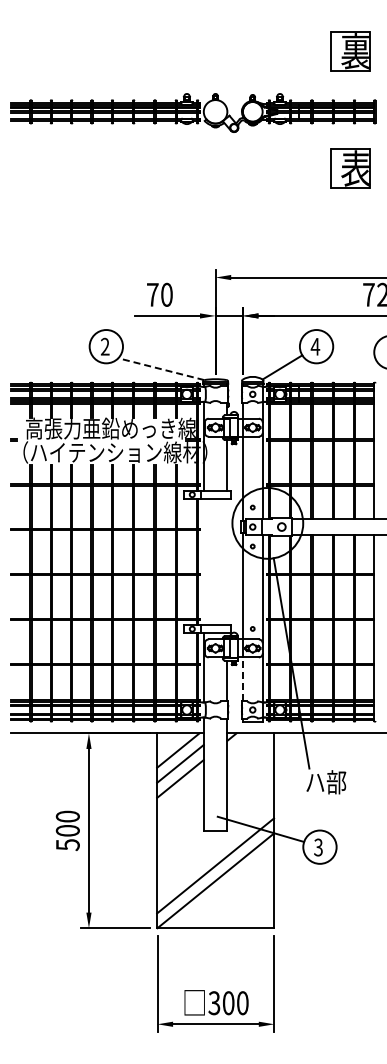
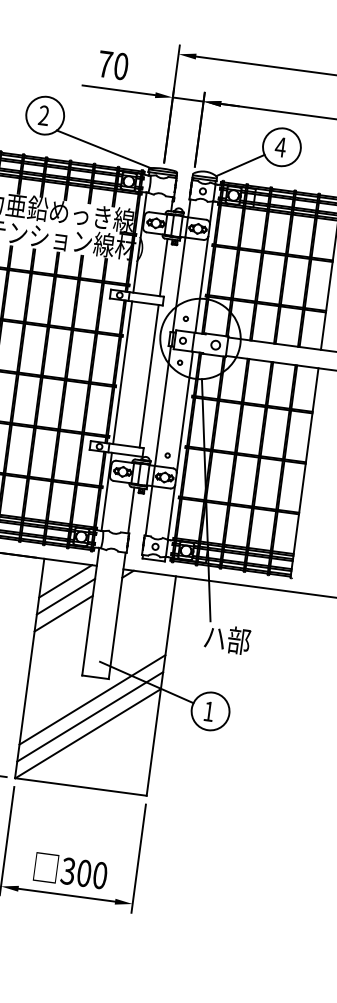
line: (160, 369) -> (102, 149), dashed -> solid
line: (203, 561) -> (122, 372), added
line: (227, 561) -> (149, 375), added
line: (242, 678) -> (148, 509), dashed -> solid
text: (318, 847) -> (208, 711), 3 -> 1
line: (215, 850) -> (92, 699), added

